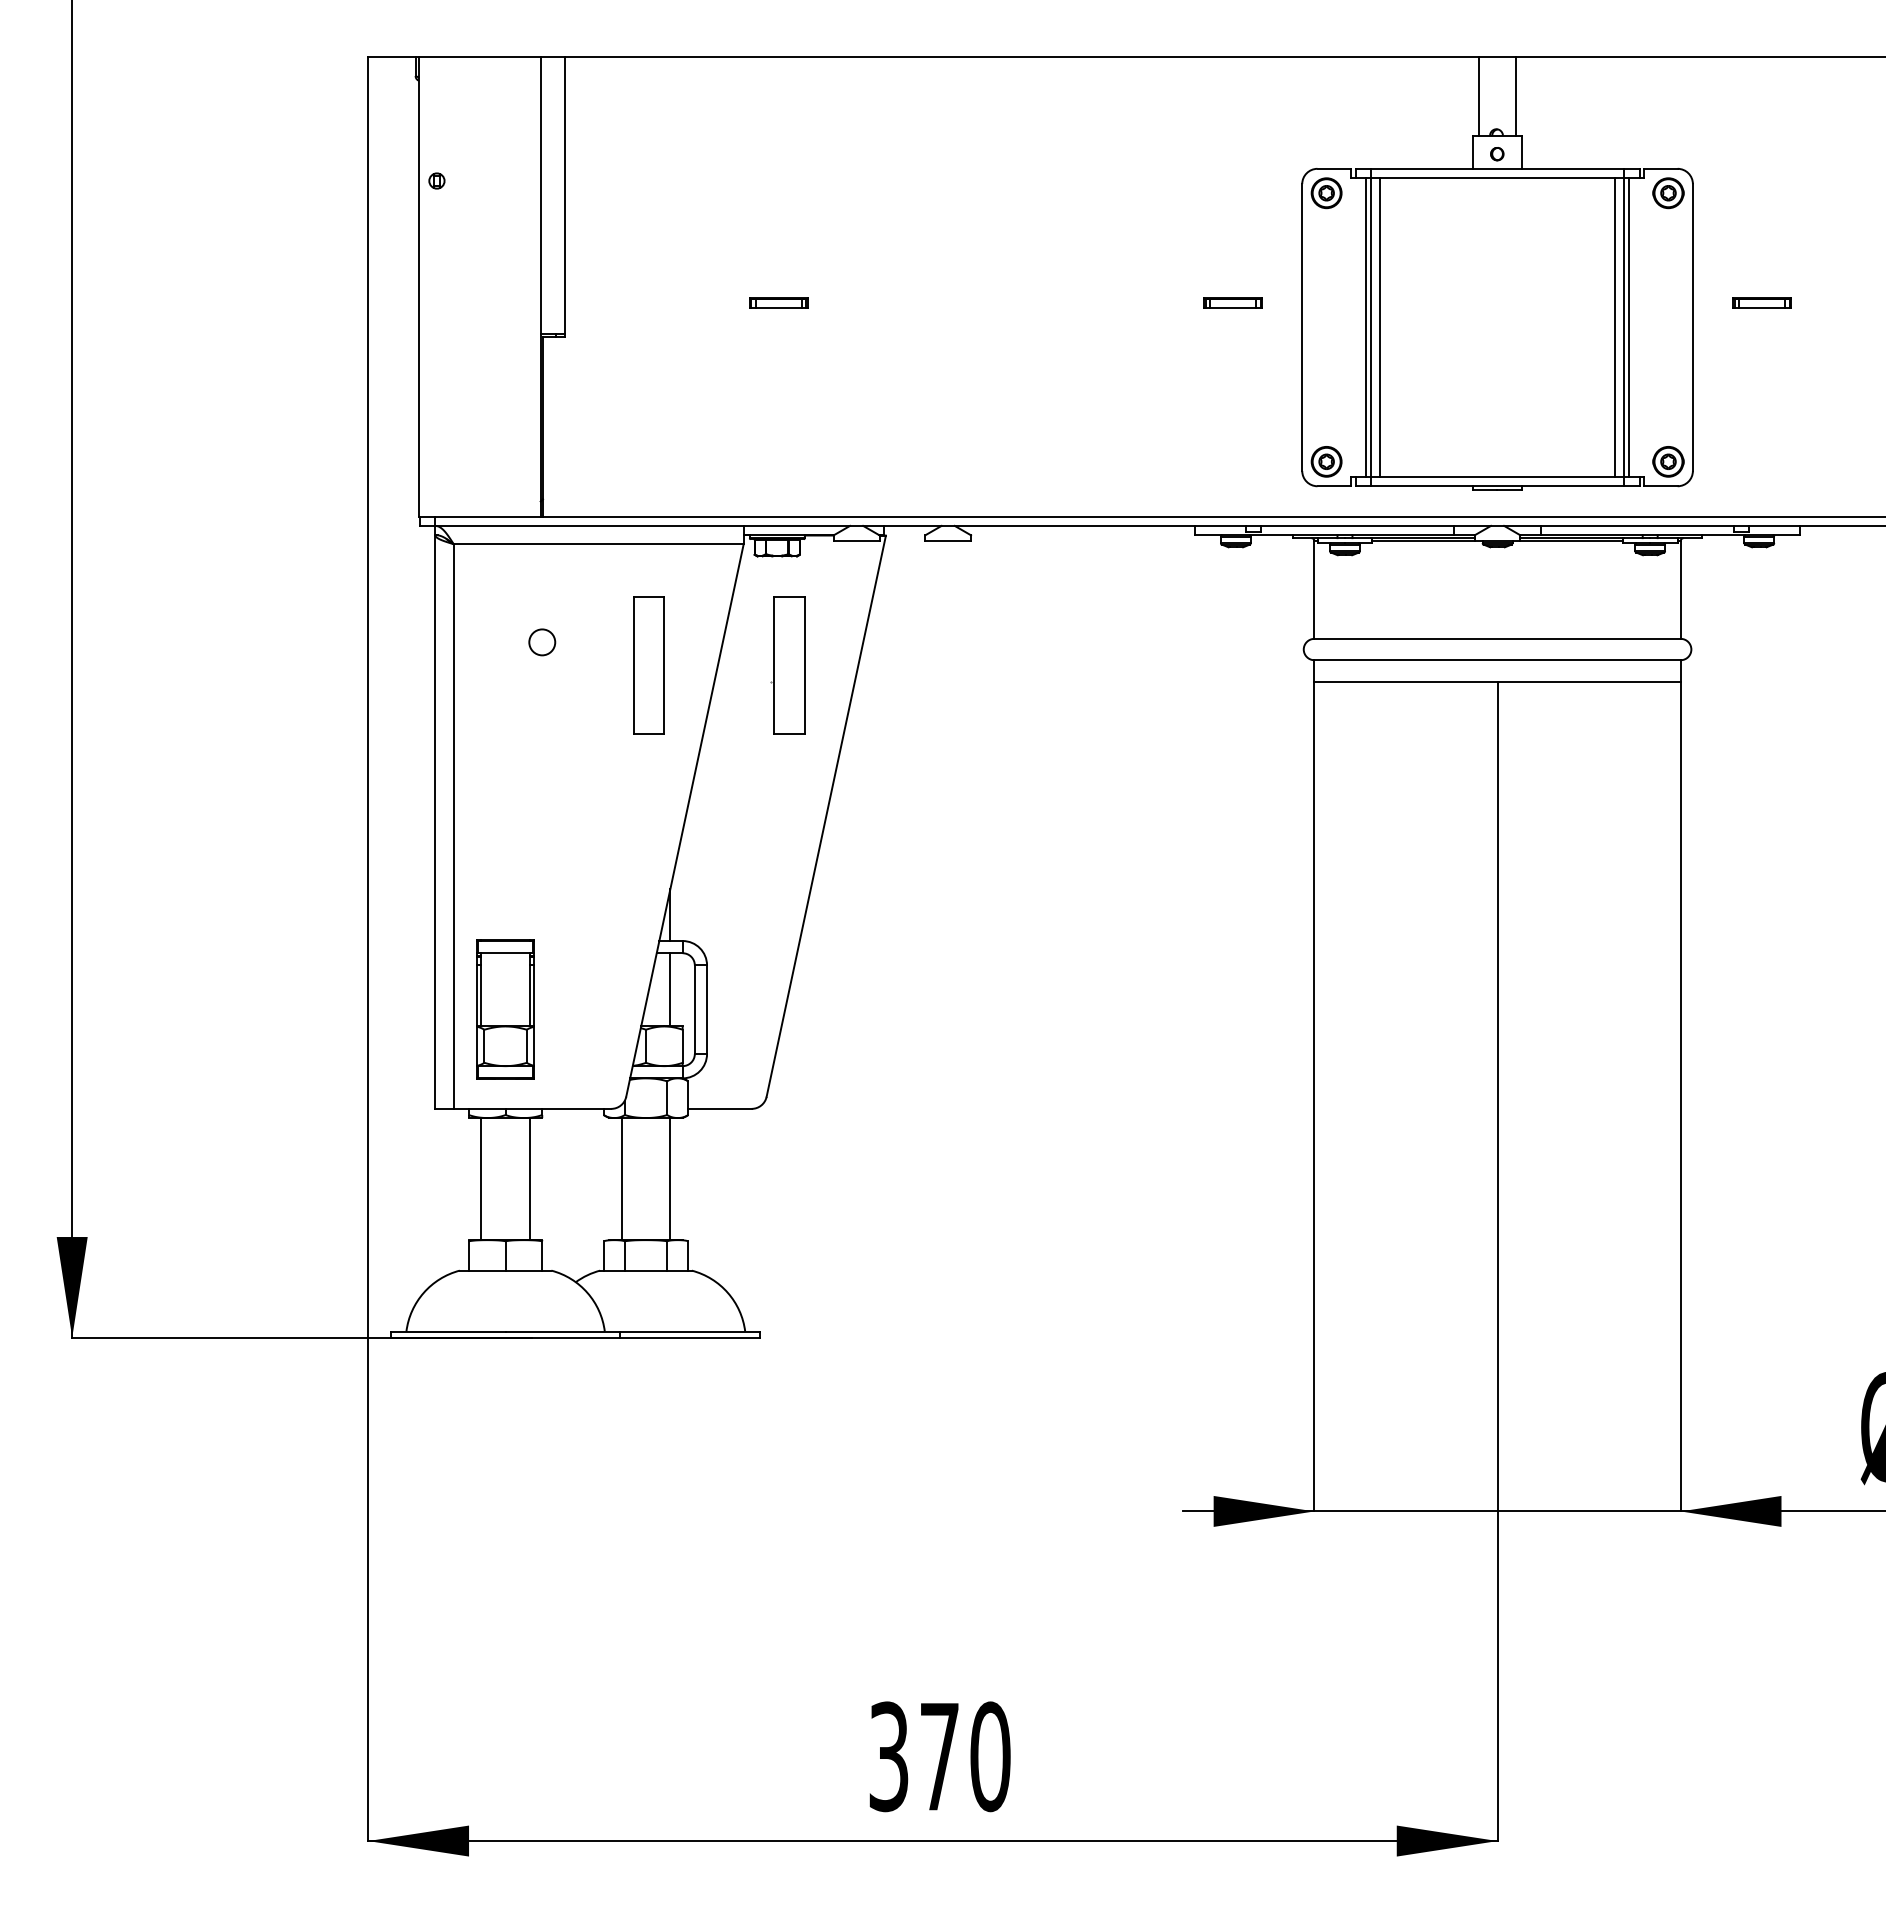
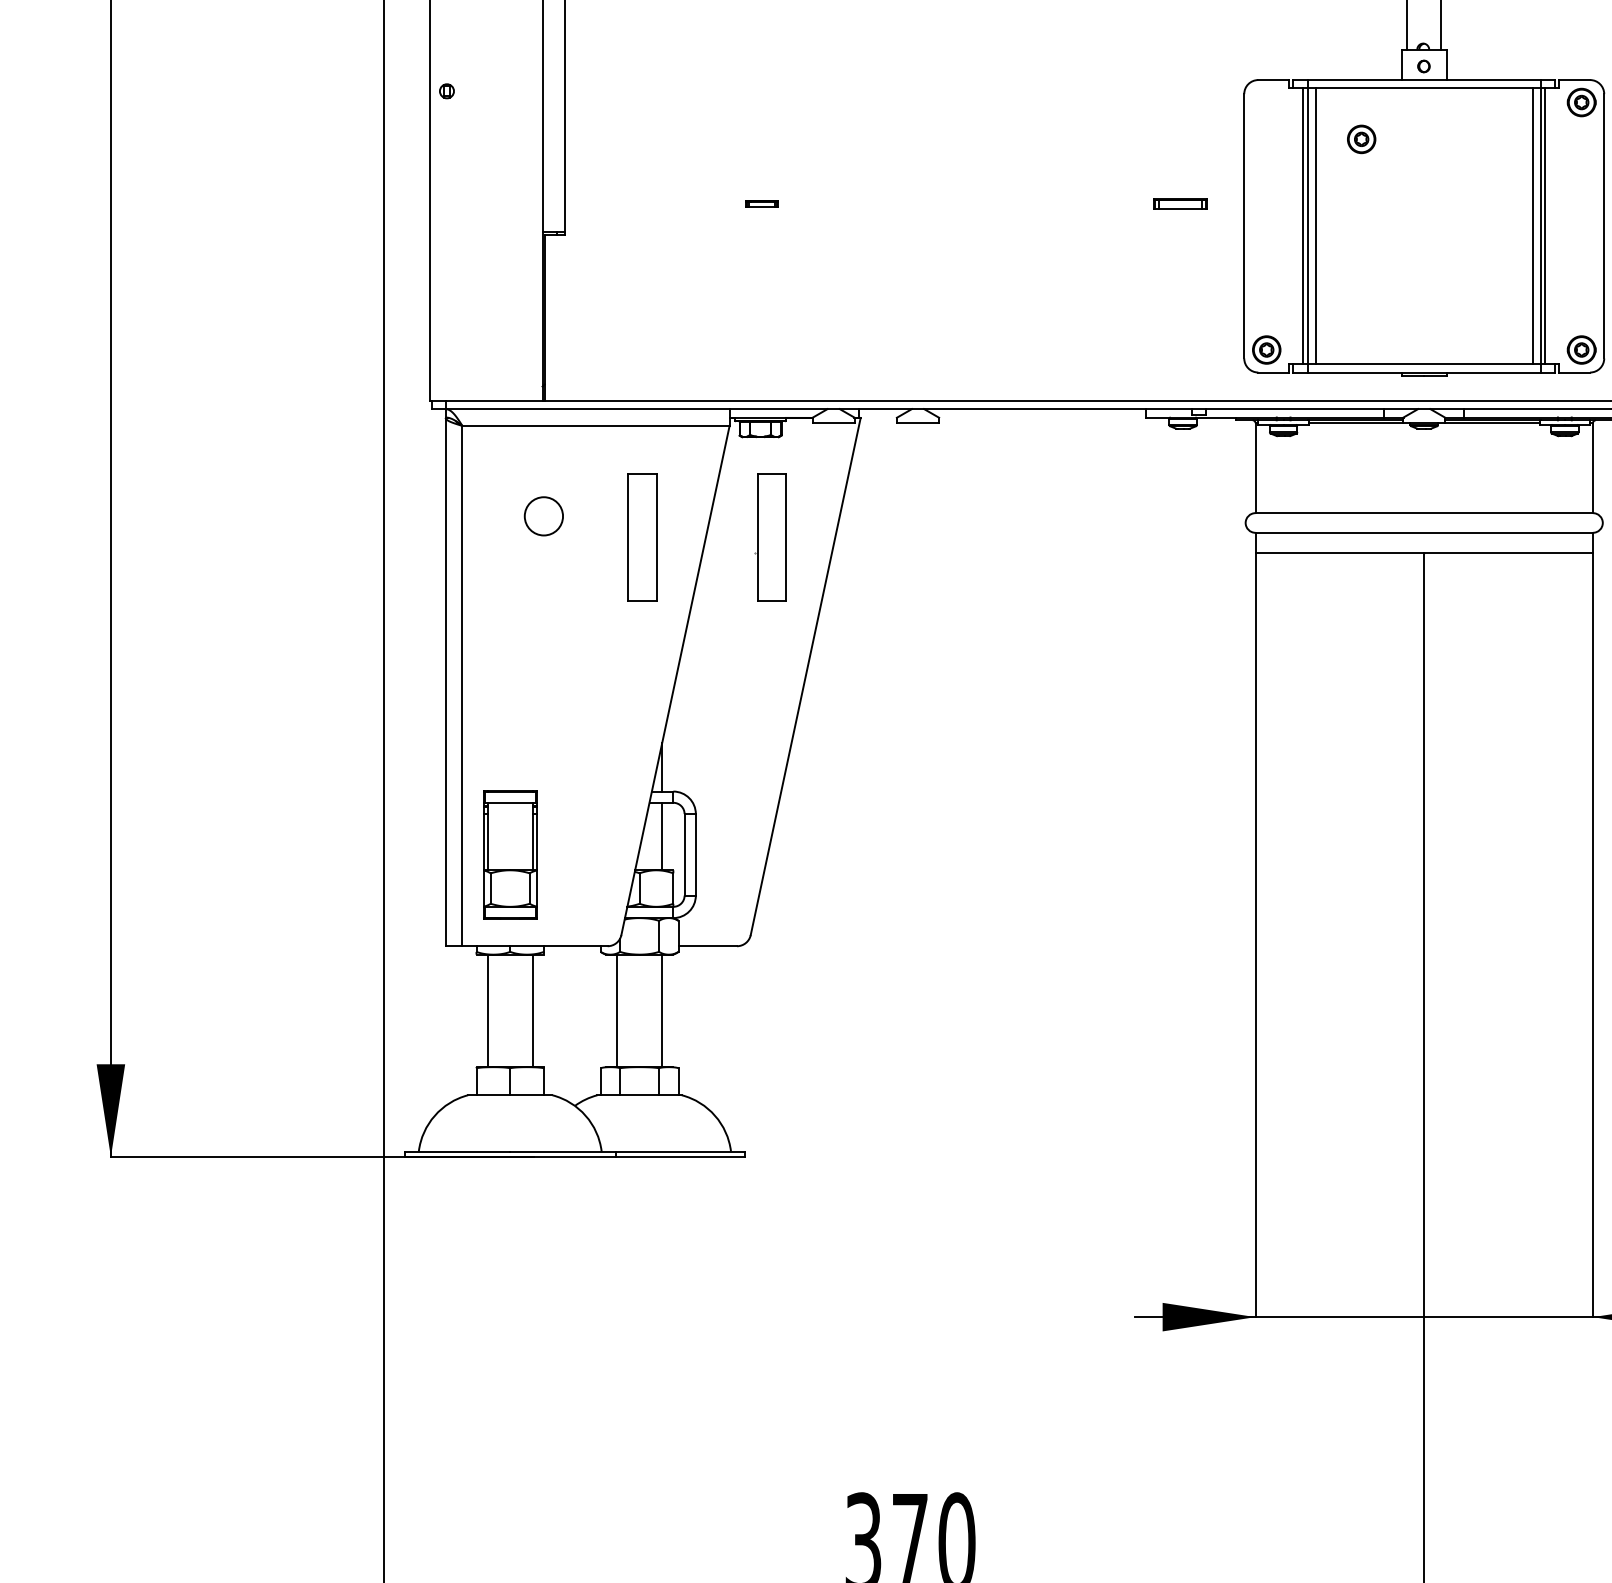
part: (1326, 193) -> (1361, 139), moved
part: (778, 302) -> (761, 203), size x0.6
circle: (542, 642) -> (544, 516), size x1.6

